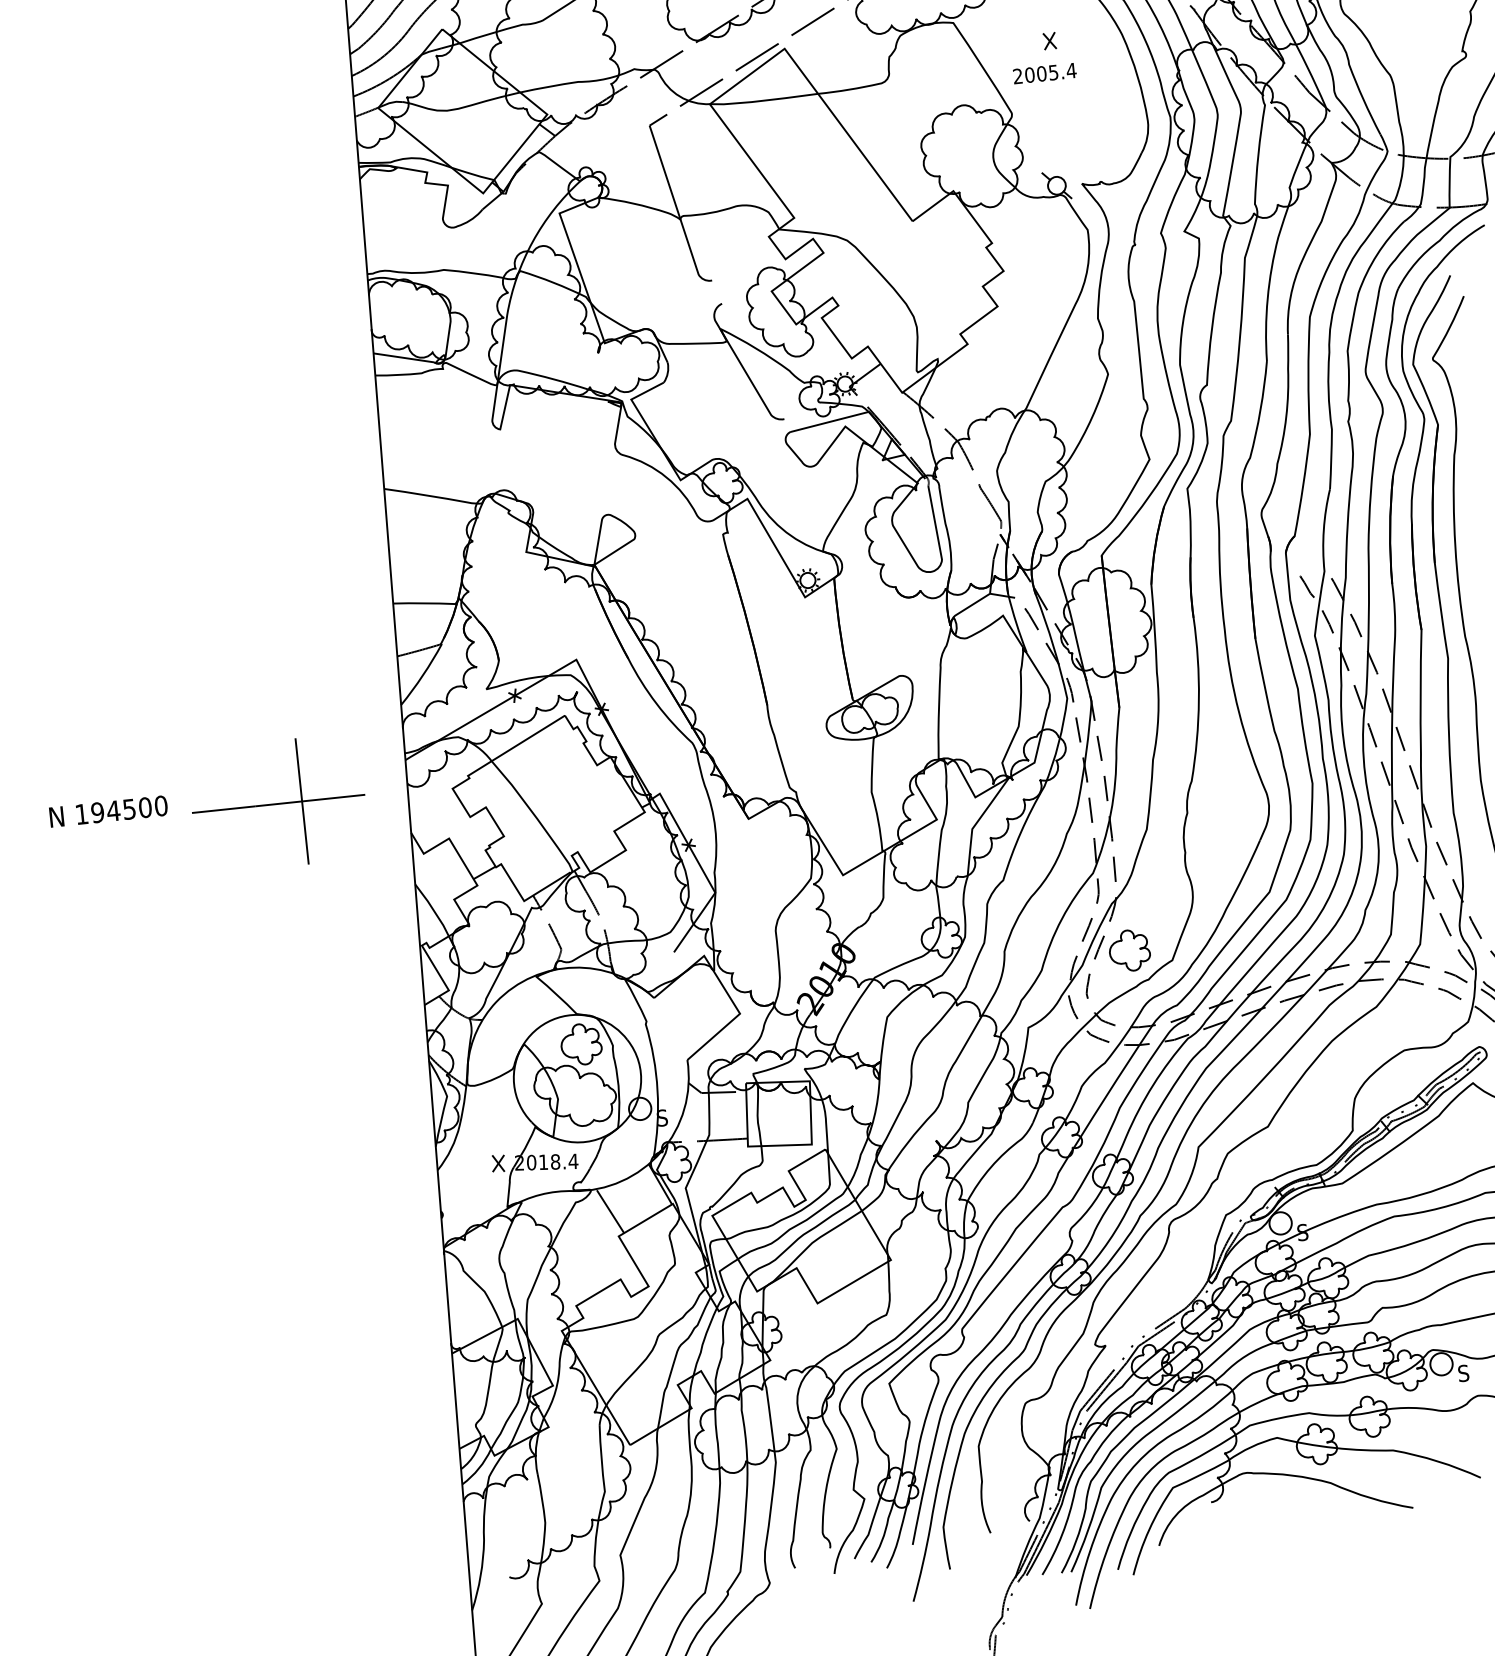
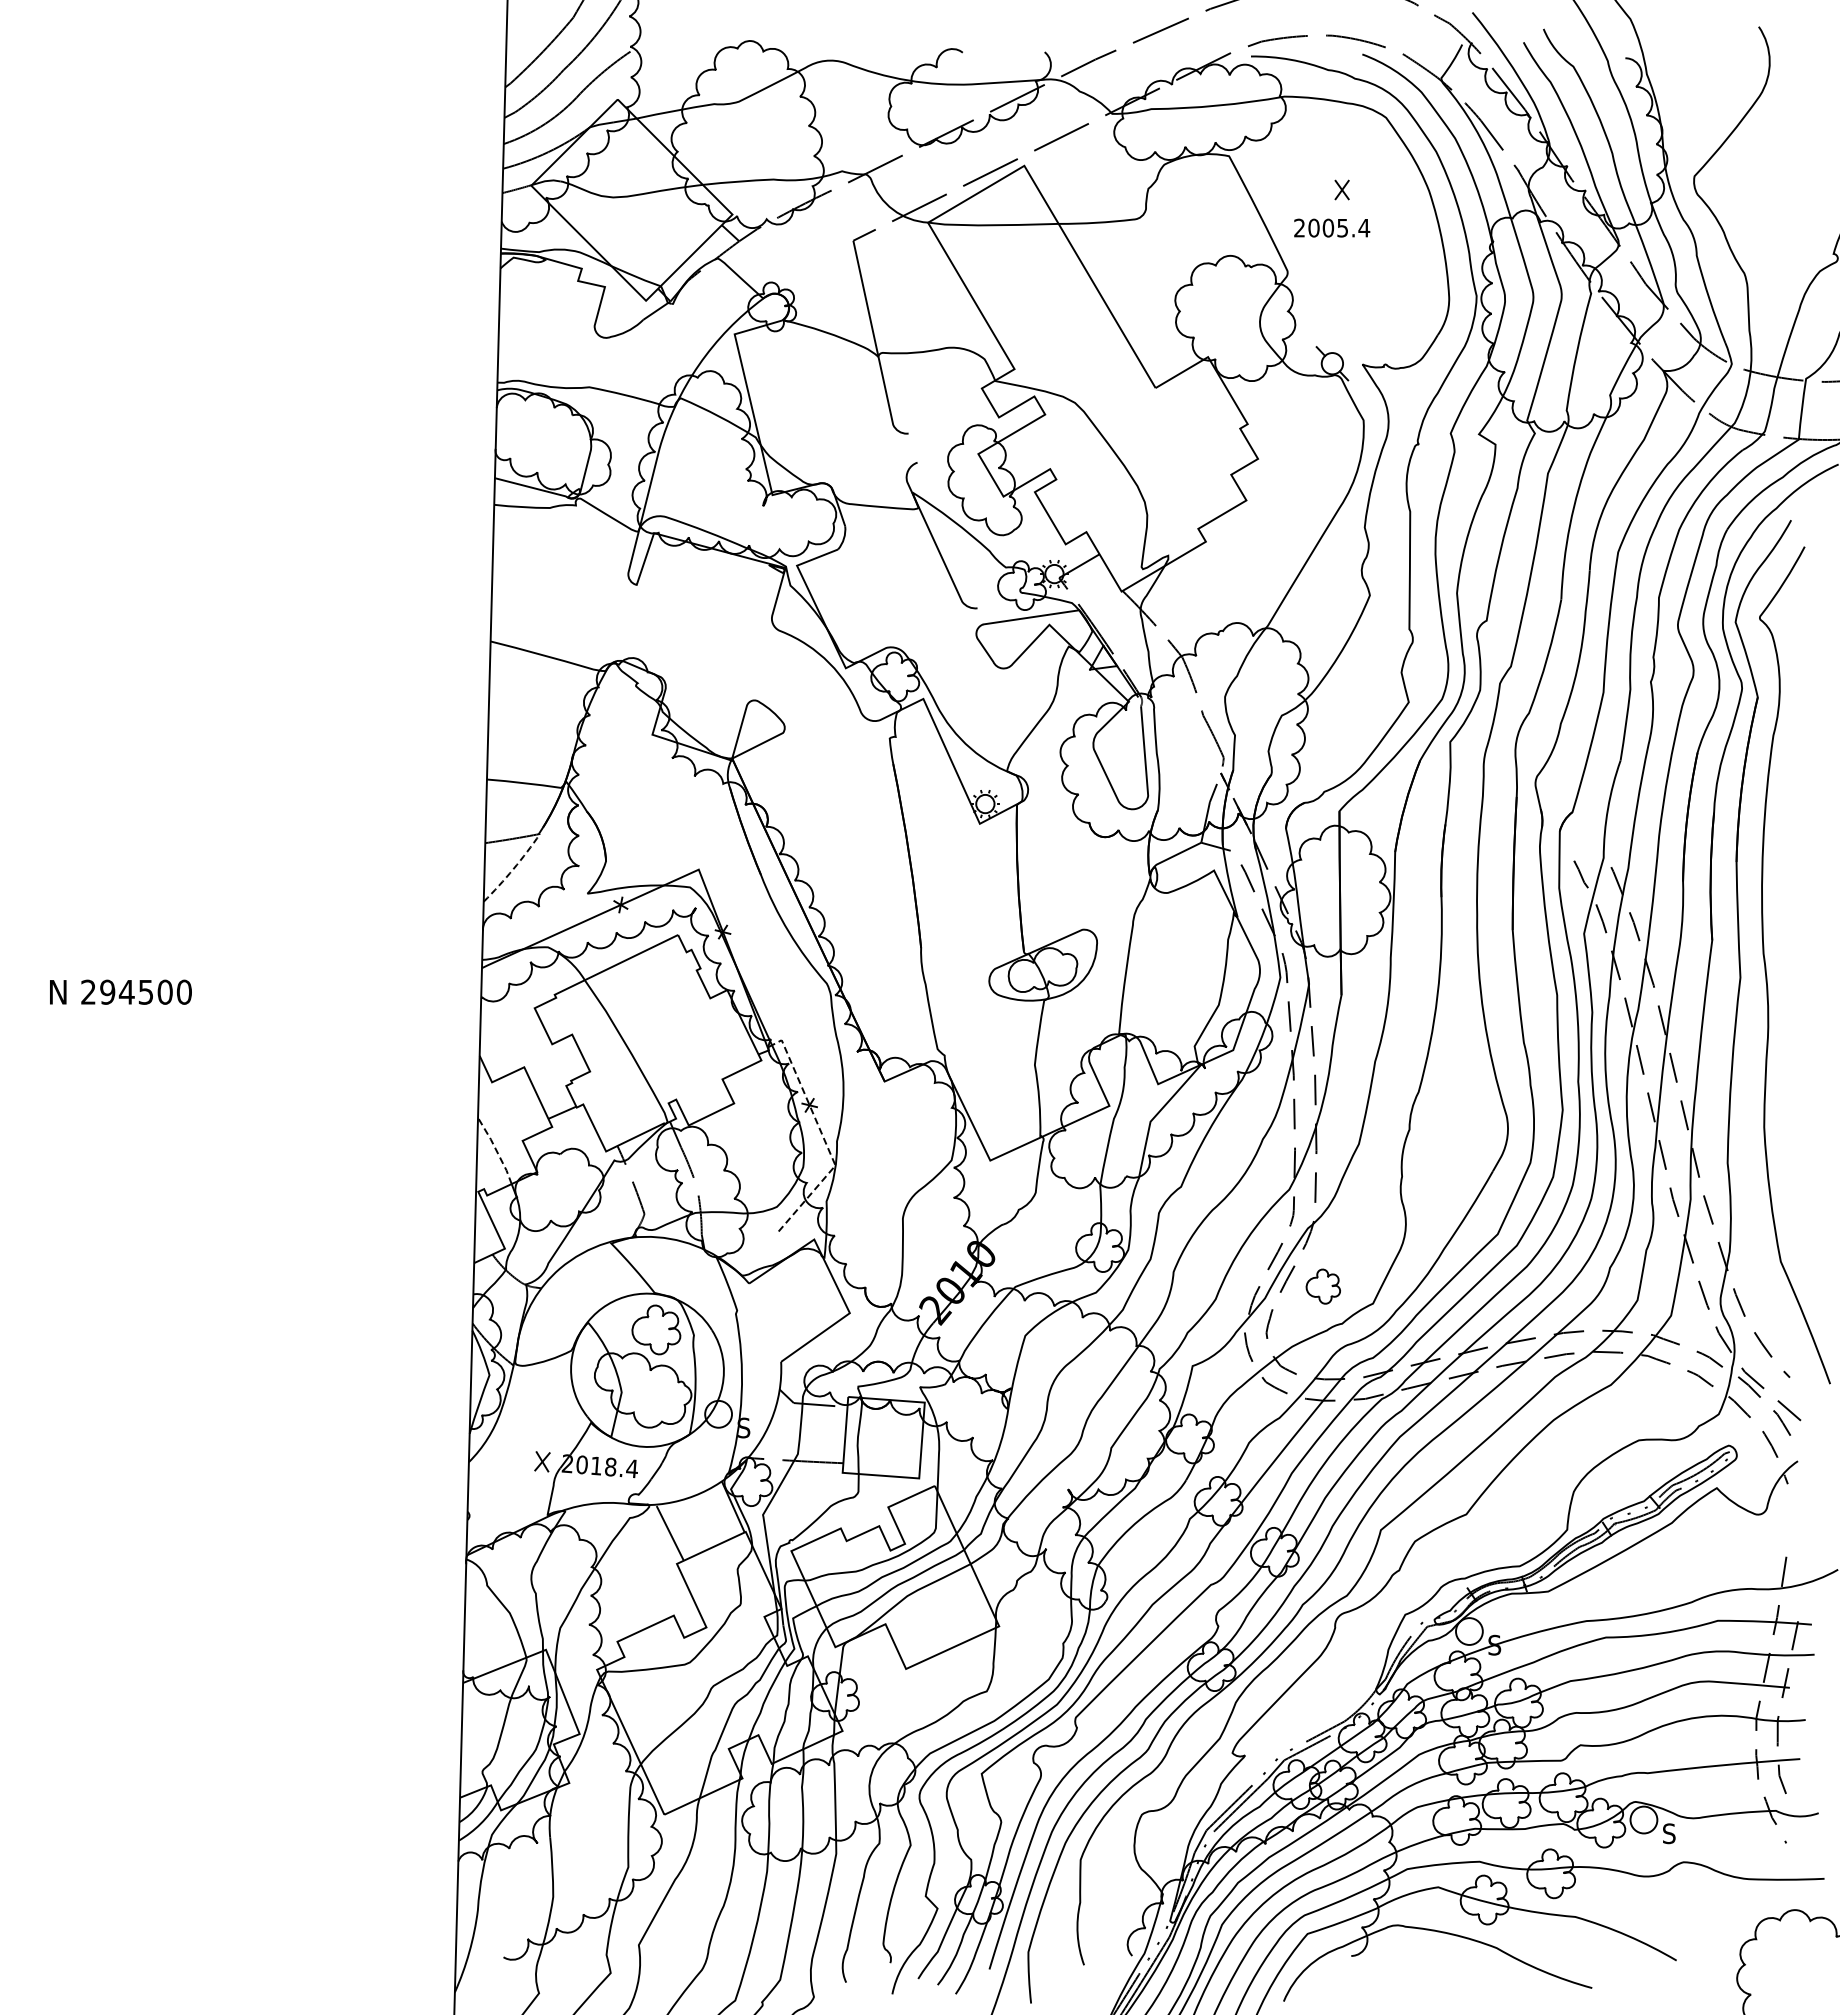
line: (422, 675) -> (513, 869), solid -> dashed
part: (278, 803) -> (324, 1004), removed
text: (81, 813) -> (88, 991), 194500 -> 294500
line: (701, 869) -> (822, 1135), solid -> dashed
line: (433, 909) -> (496, 1150), solid -> dashed
part: (1129, 950) -> (1323, 1286), size x0.7

